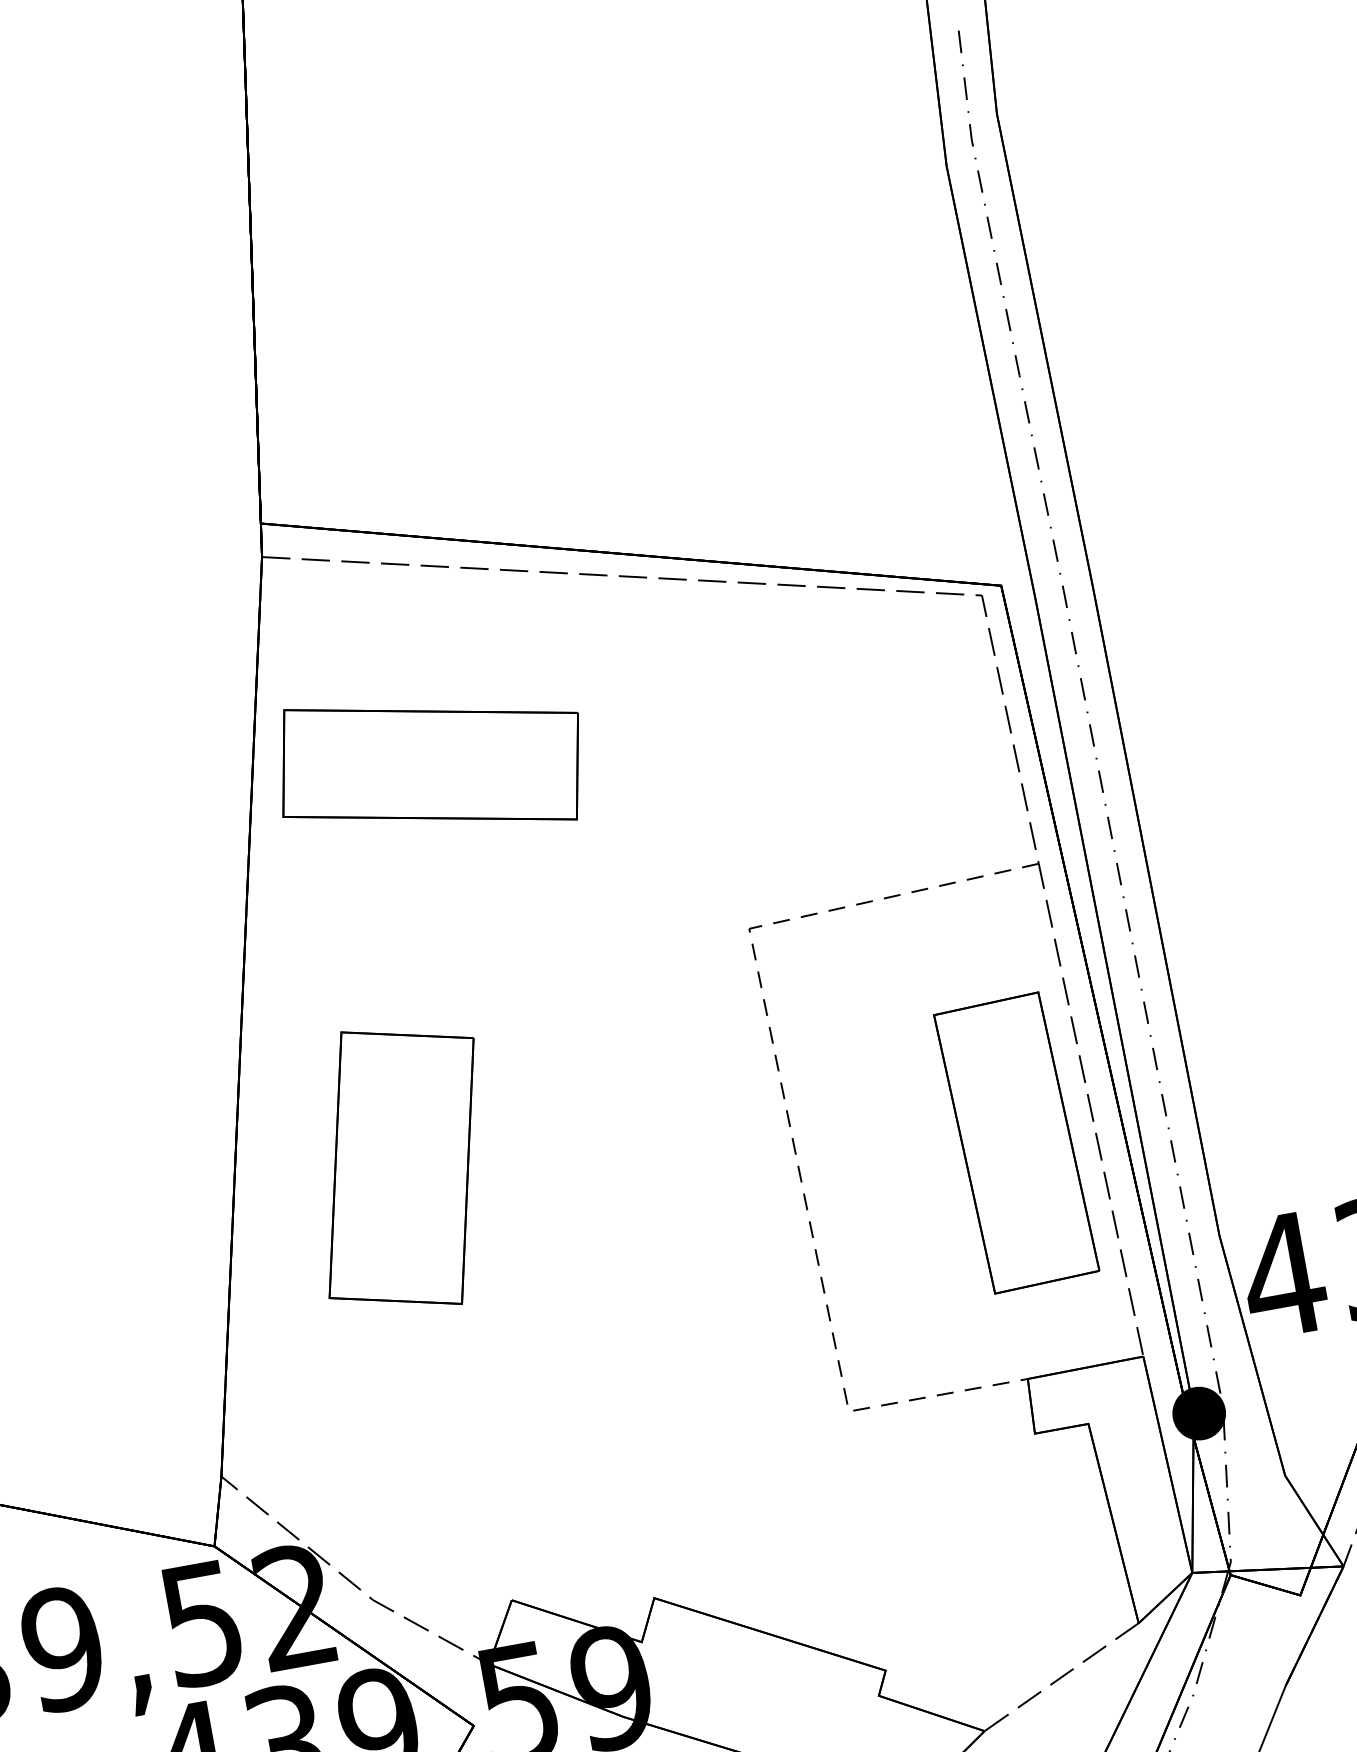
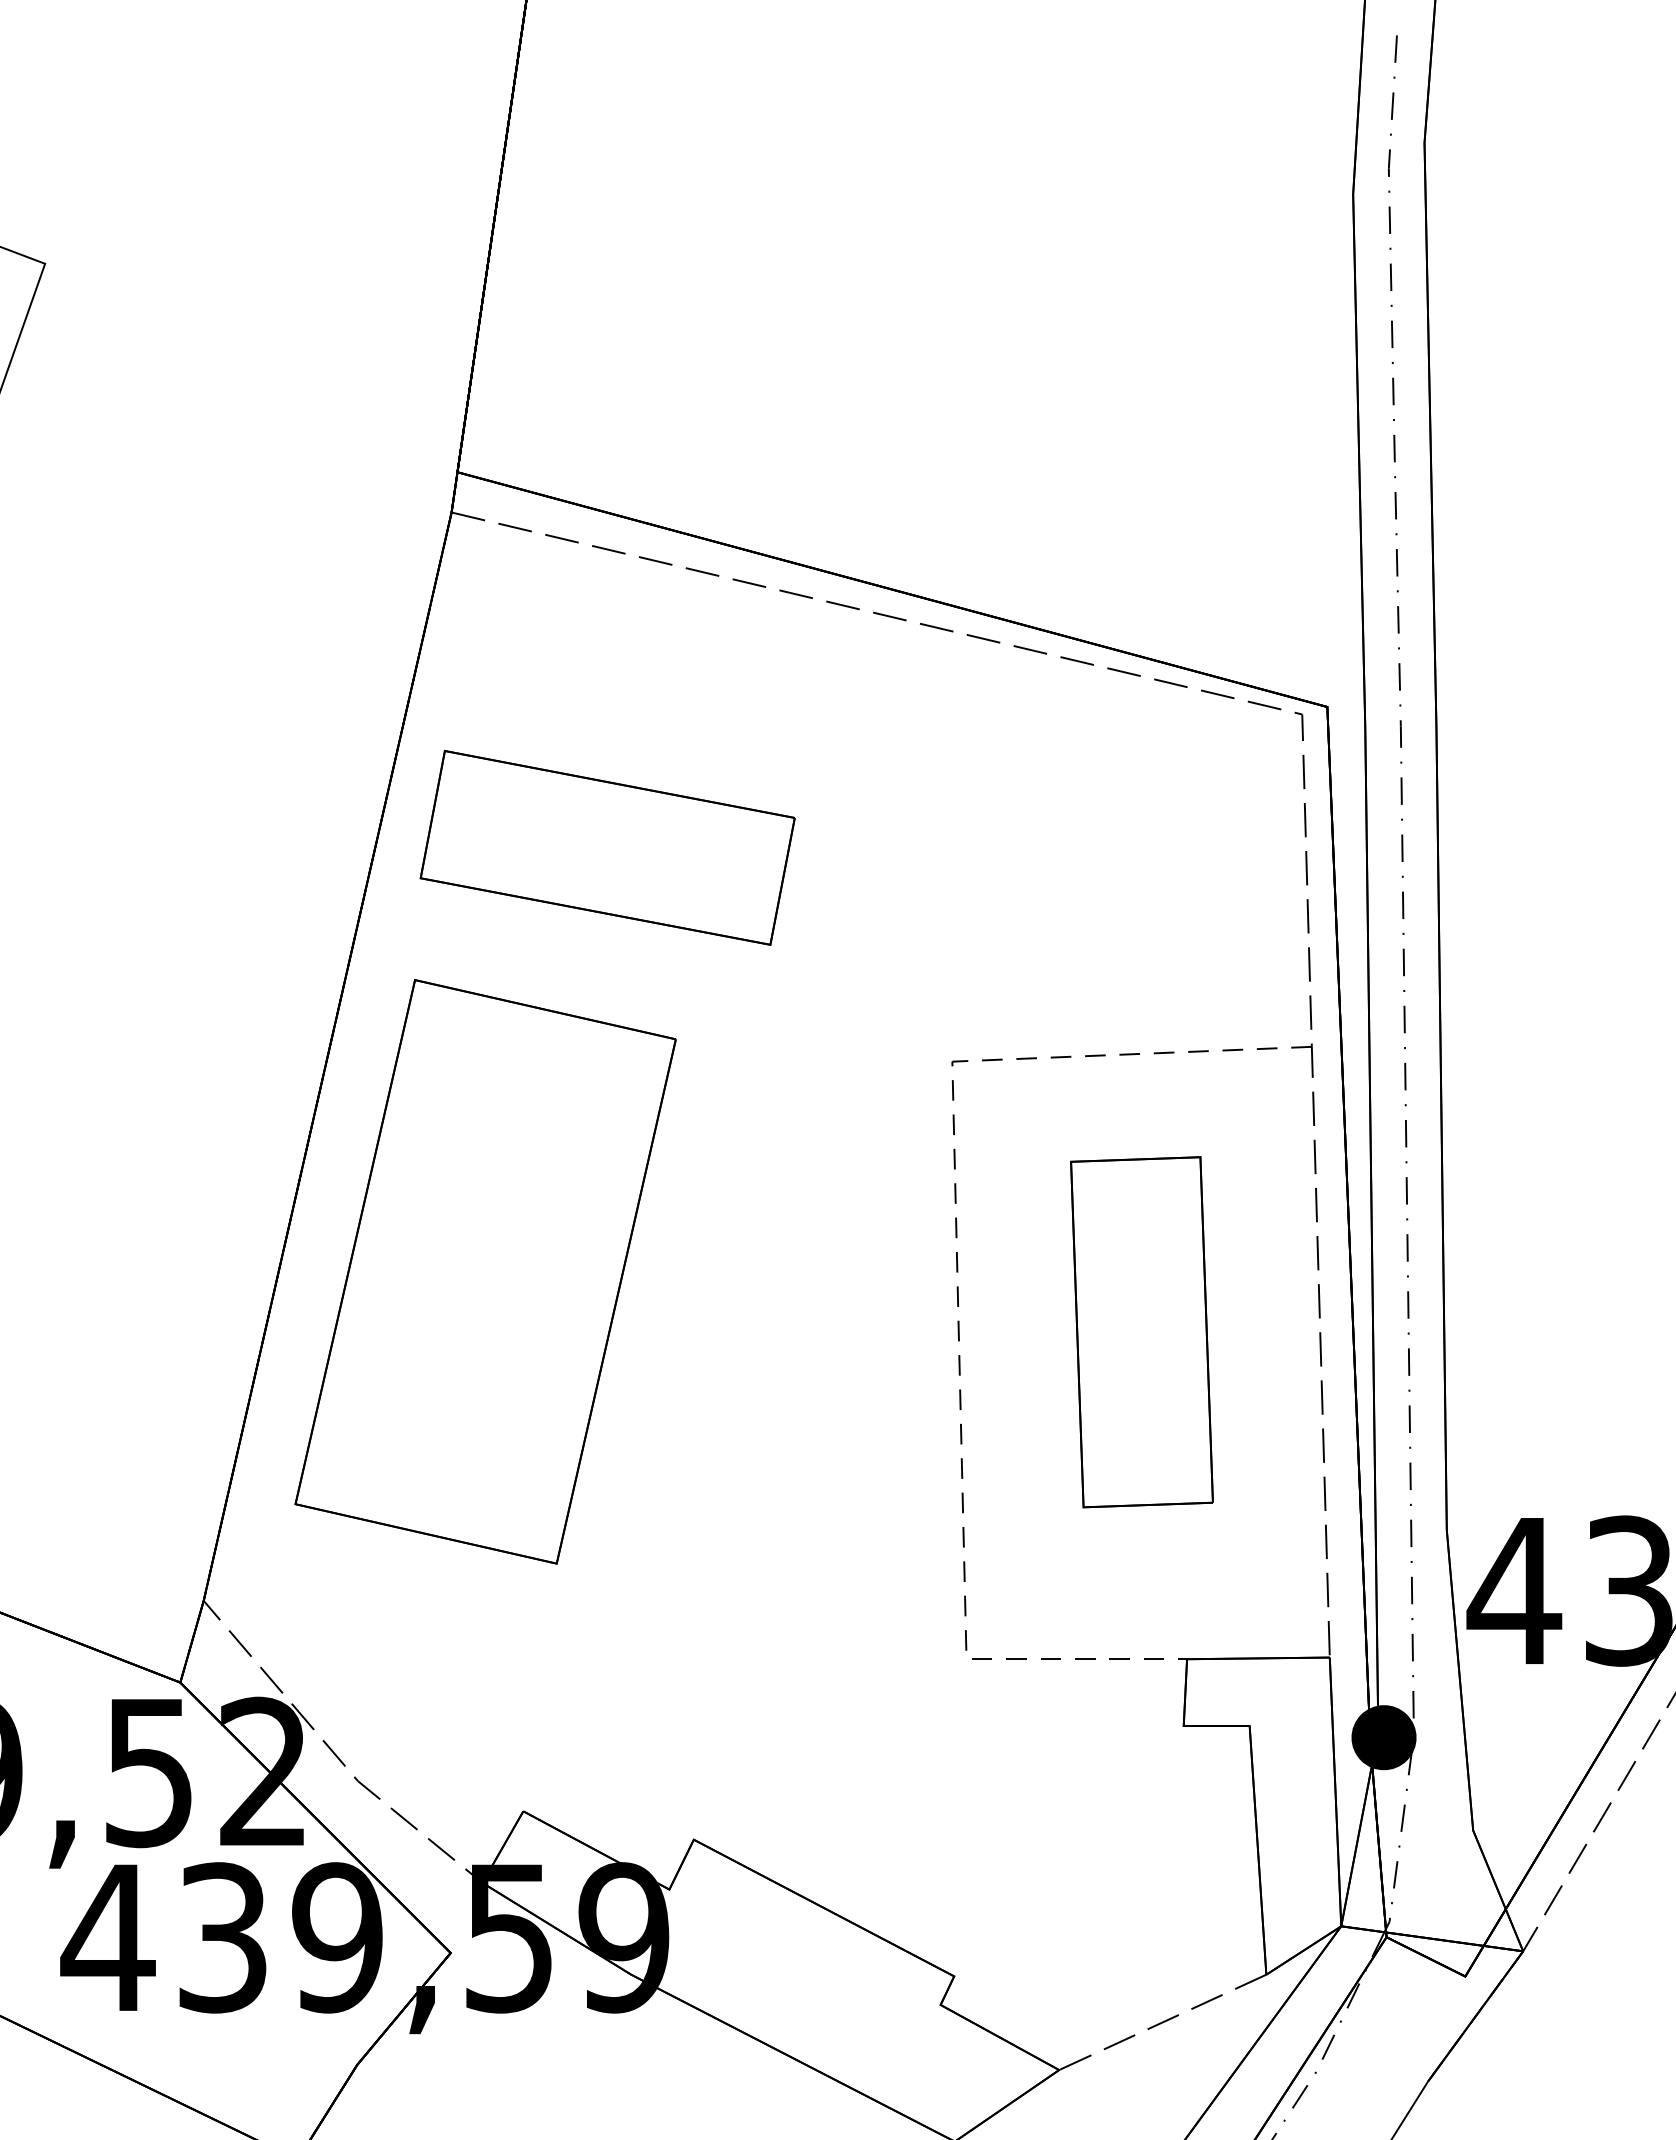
part: (430, 764) -> (607, 847), moved
part: (1016, 1143) -> (1141, 1332), moved
part: (401, 1167) -> (485, 1271), size x1.67

